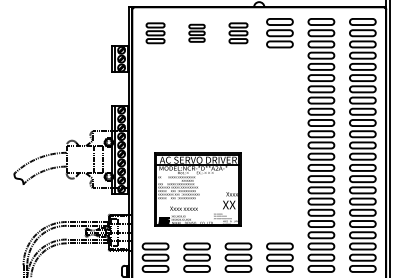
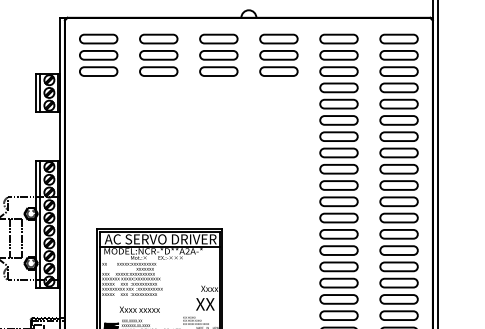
part: (155, 33) -> (98, 55), size x1.43
part: (196, 33) -> (157, 55), size x1.67
part: (238, 33) -> (218, 55), size x1.43

